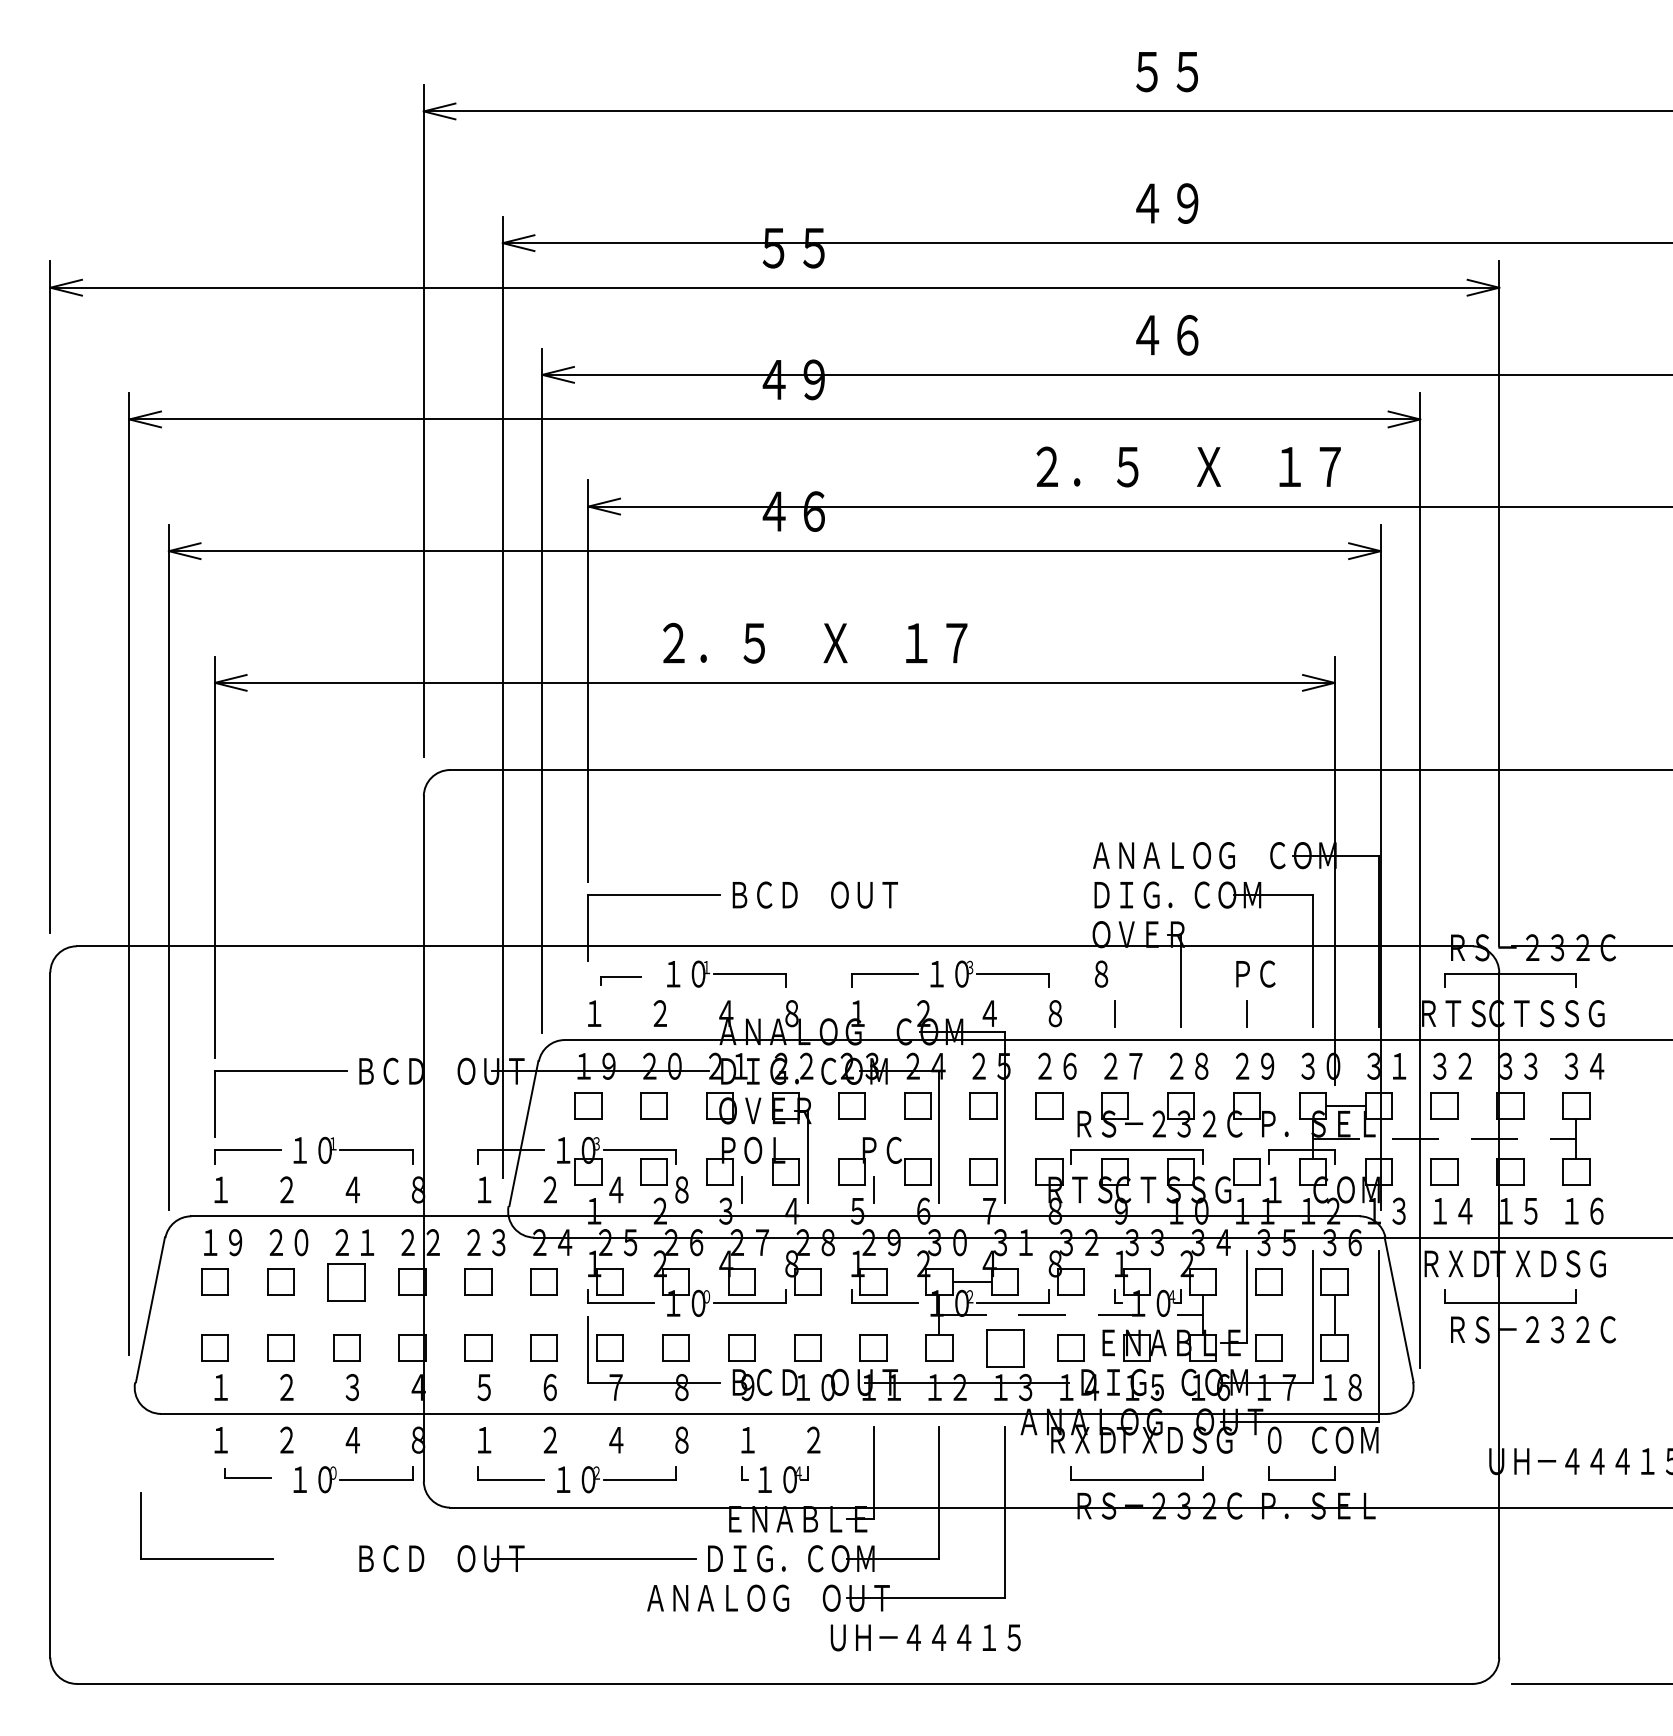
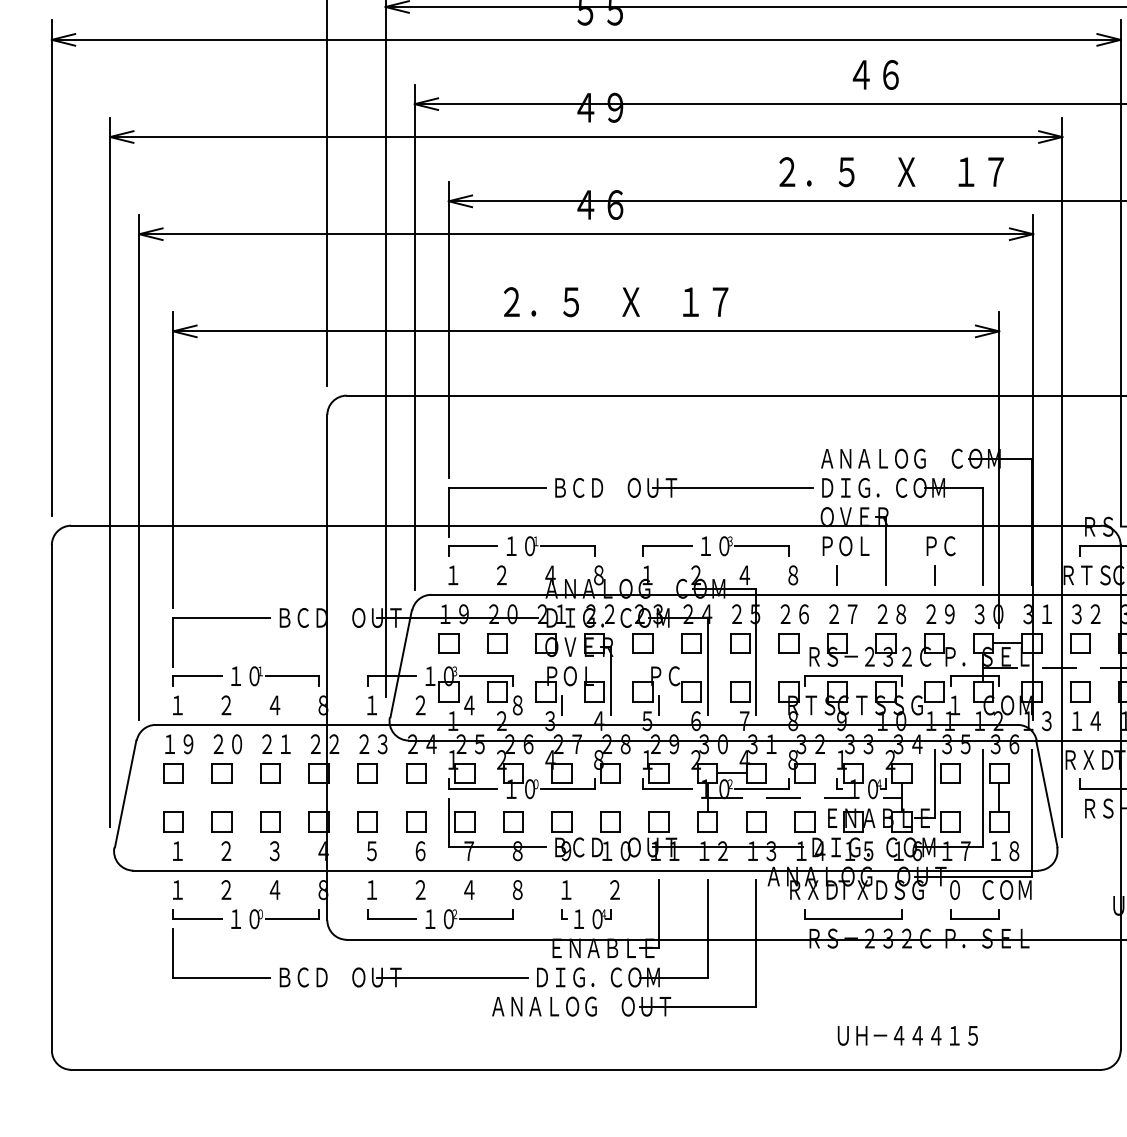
line: (973, 895) -> (732, 488), added
text: (1126, 973) -> (845, 545), ８ -> ＰＯＬ
part: (620, 980) -> (472, 550), size x1.67
part: (346, 1281) -> (270, 772), size x0.71
part: (1004, 1347) -> (755, 821), size x0.71
part: (247, 1473) -> (197, 914), size x1.43
part: (206, 1558) -> (221, 977), moved
text: (925, 1637) -> (907, 1035), moved

